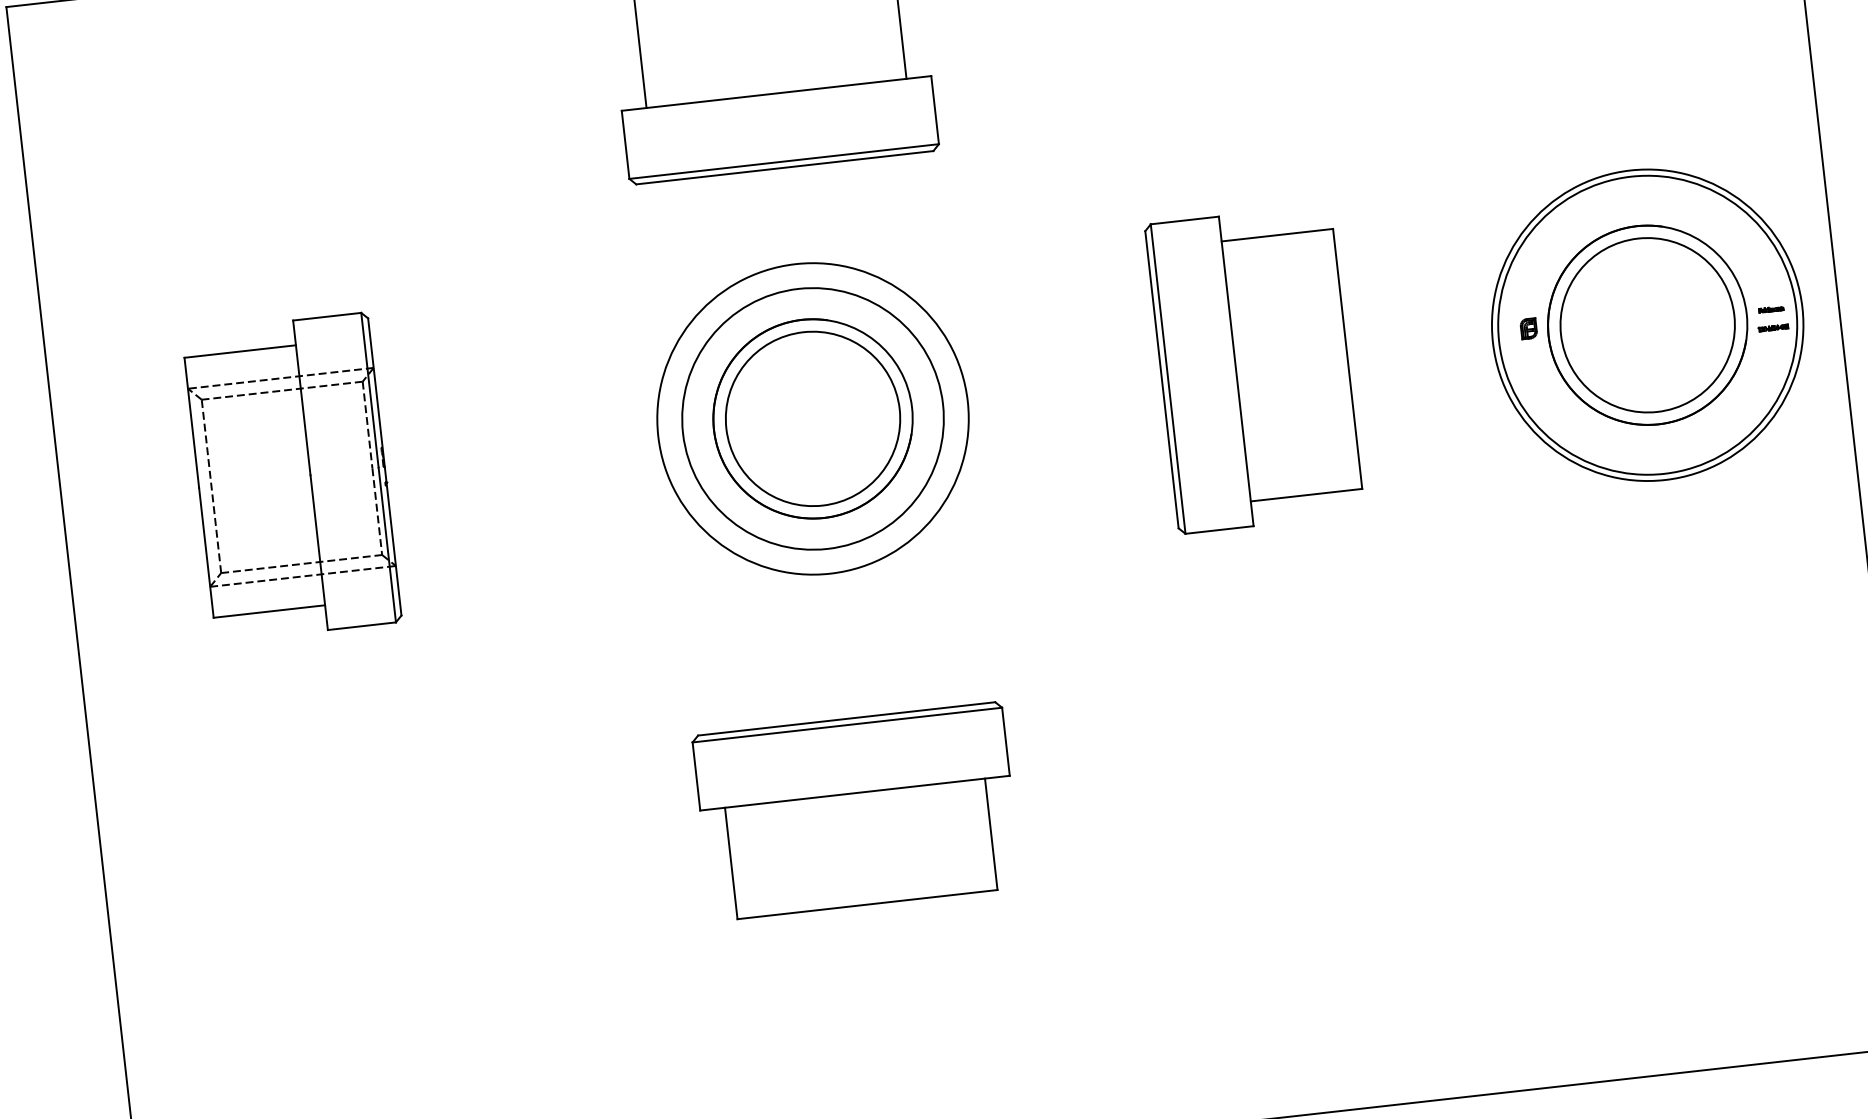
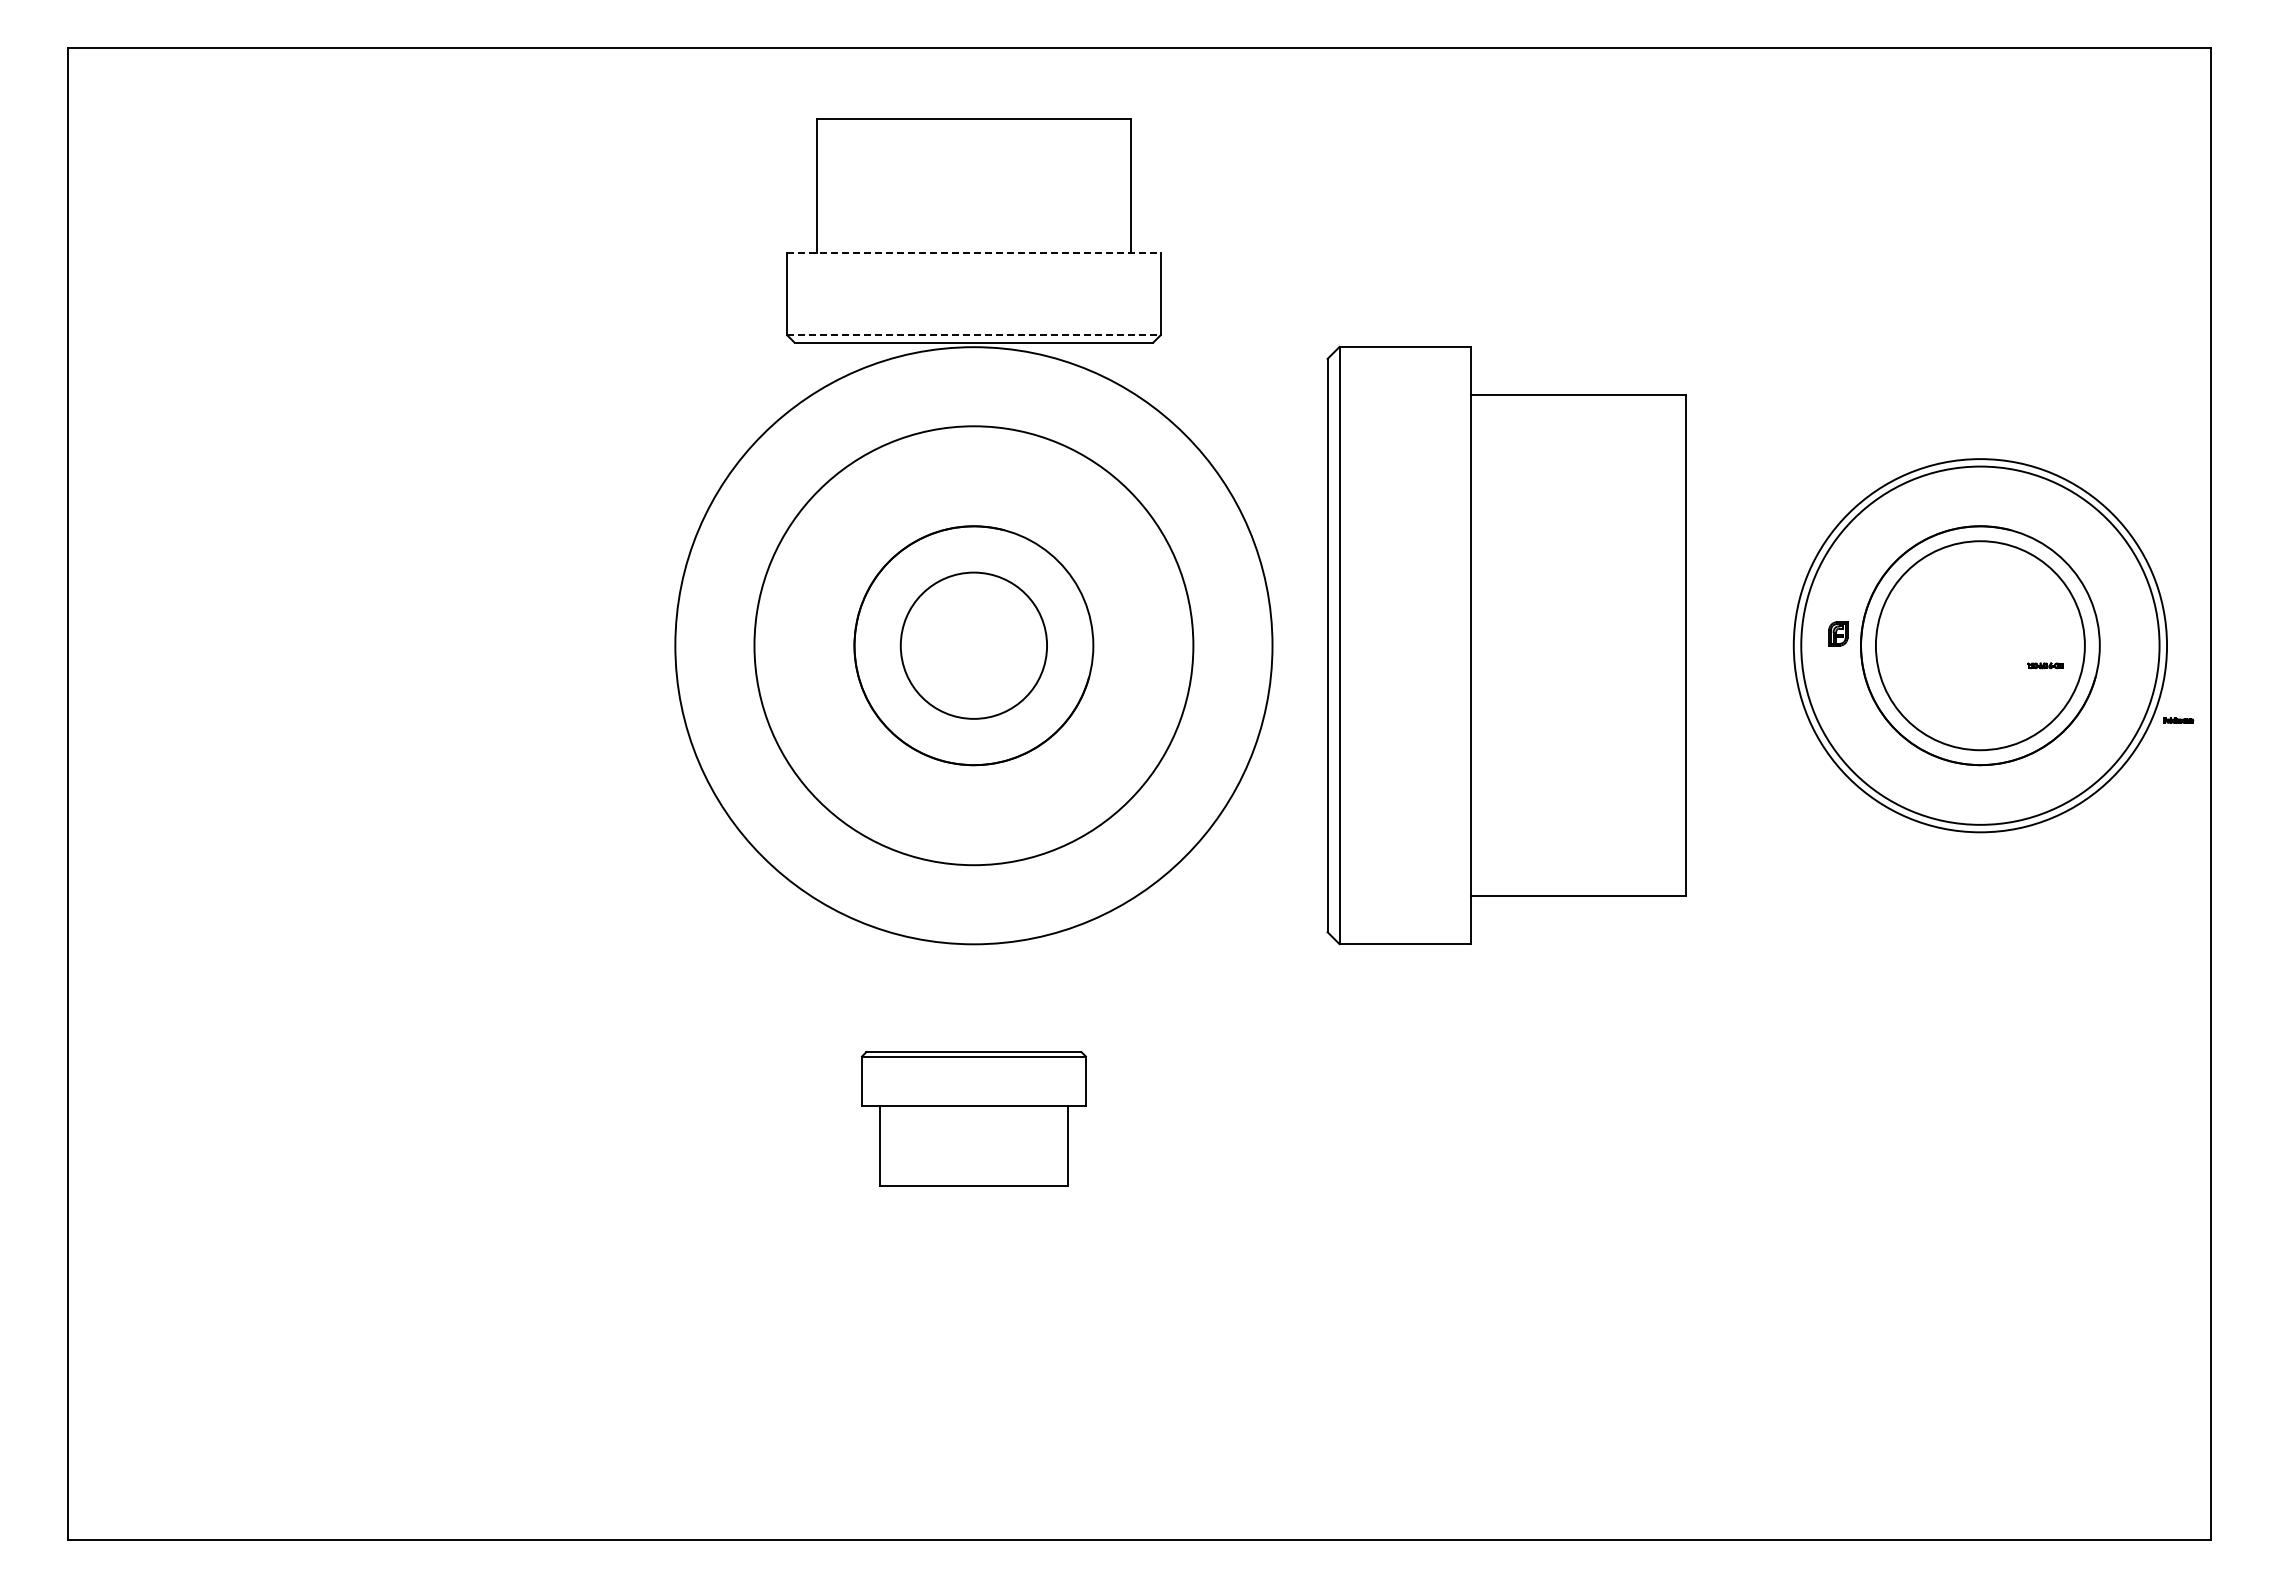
line: (776, 93) -> (973, 253), solid -> dashed
line: (783, 161) -> (973, 335), solid -> dashed
part: (1771, 309) -> (2178, 720), moved
part: (1773, 327) -> (2045, 665), moved
part: (1254, 369) -> (1506, 645), size x1.6
circle: (812, 418) -> (973, 645), size x0.7
circle: (812, 418) -> (973, 645), size x1.4
circle: (812, 418) -> (973, 645), size x1.6
part: (292, 477) -> (346, 645), removed
part: (856, 811) -> (973, 1118), size x0.6

